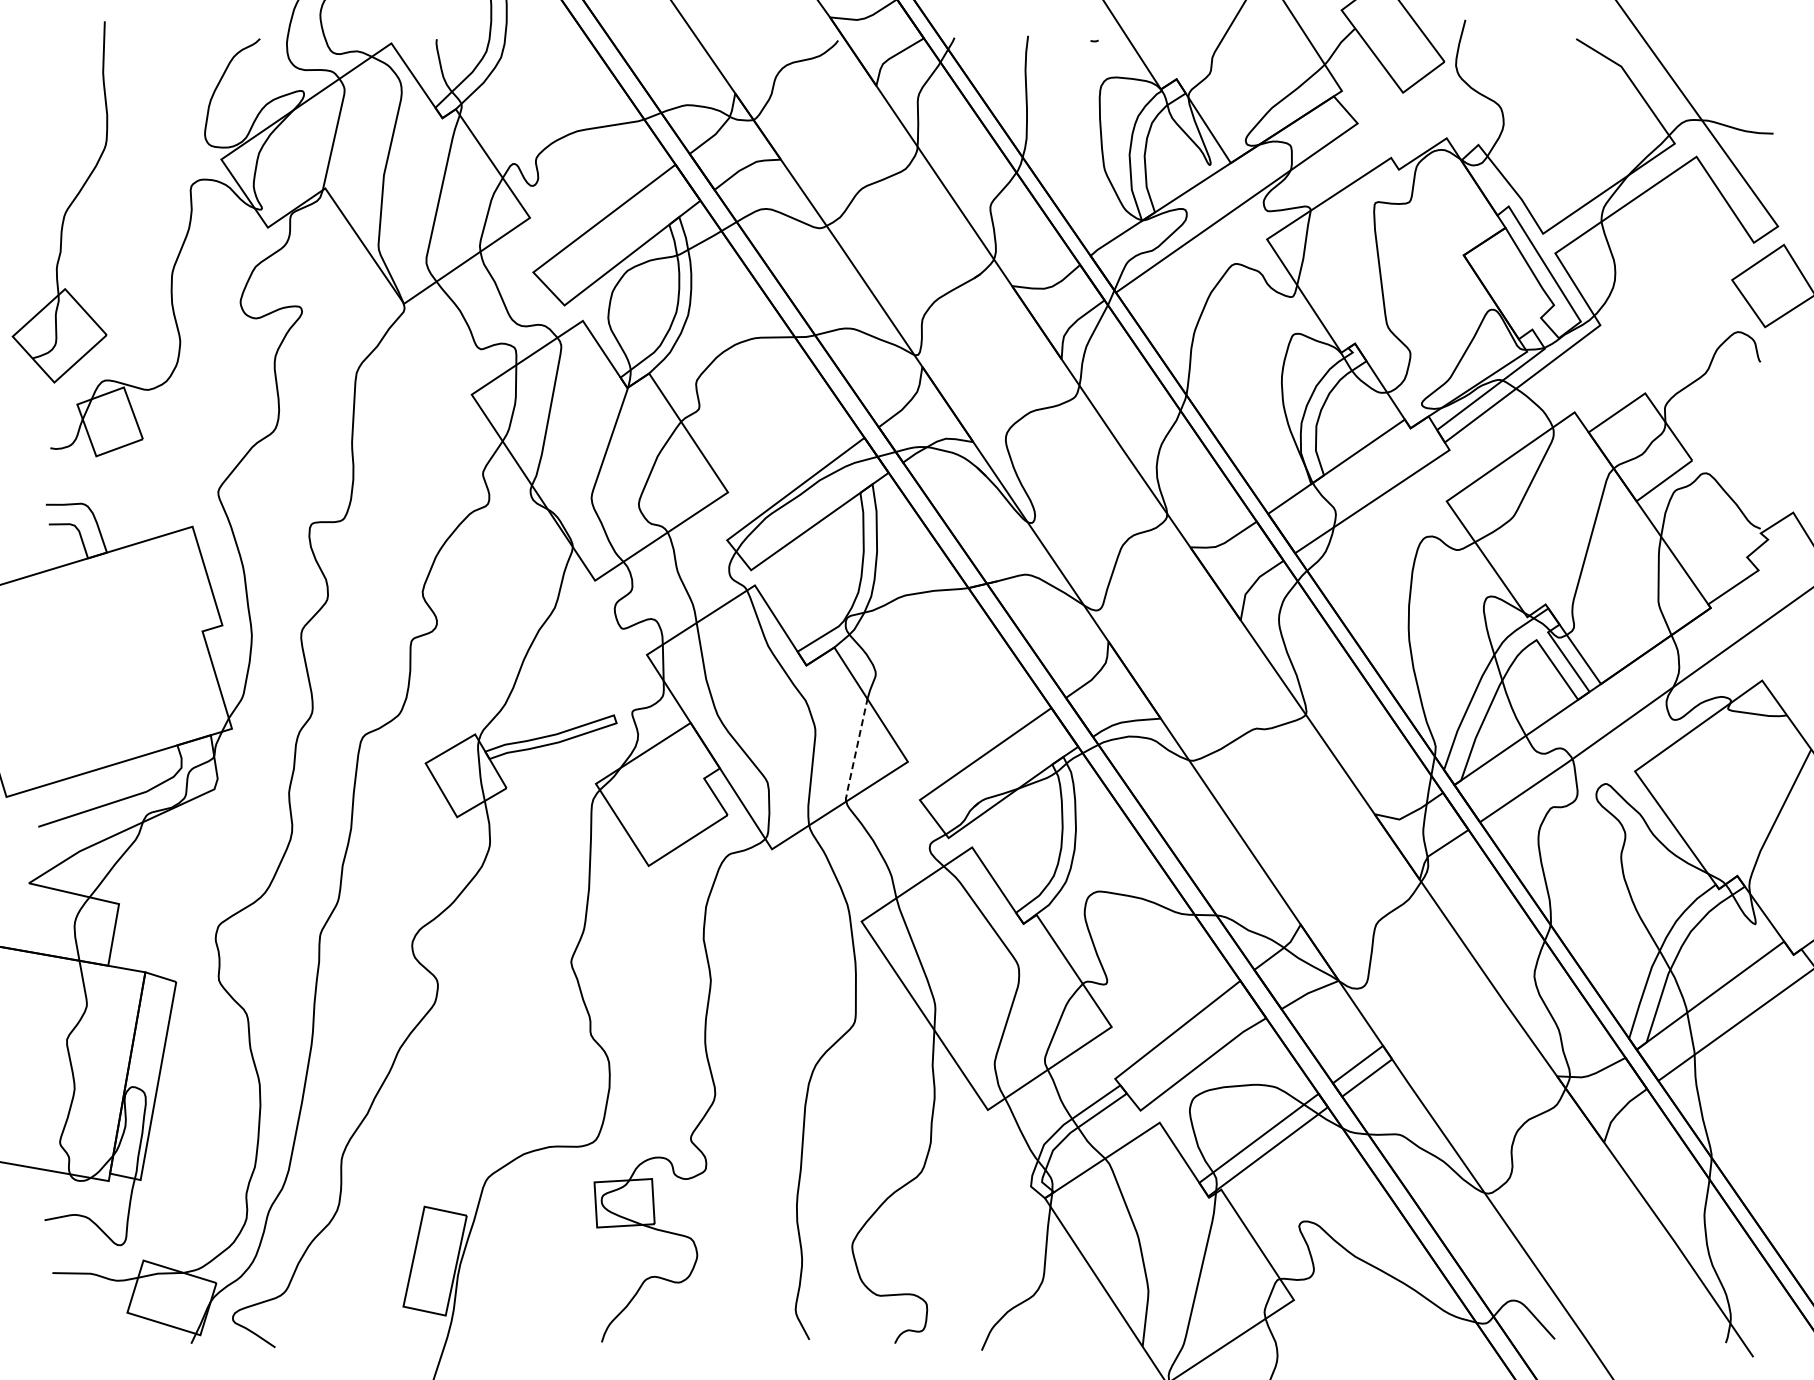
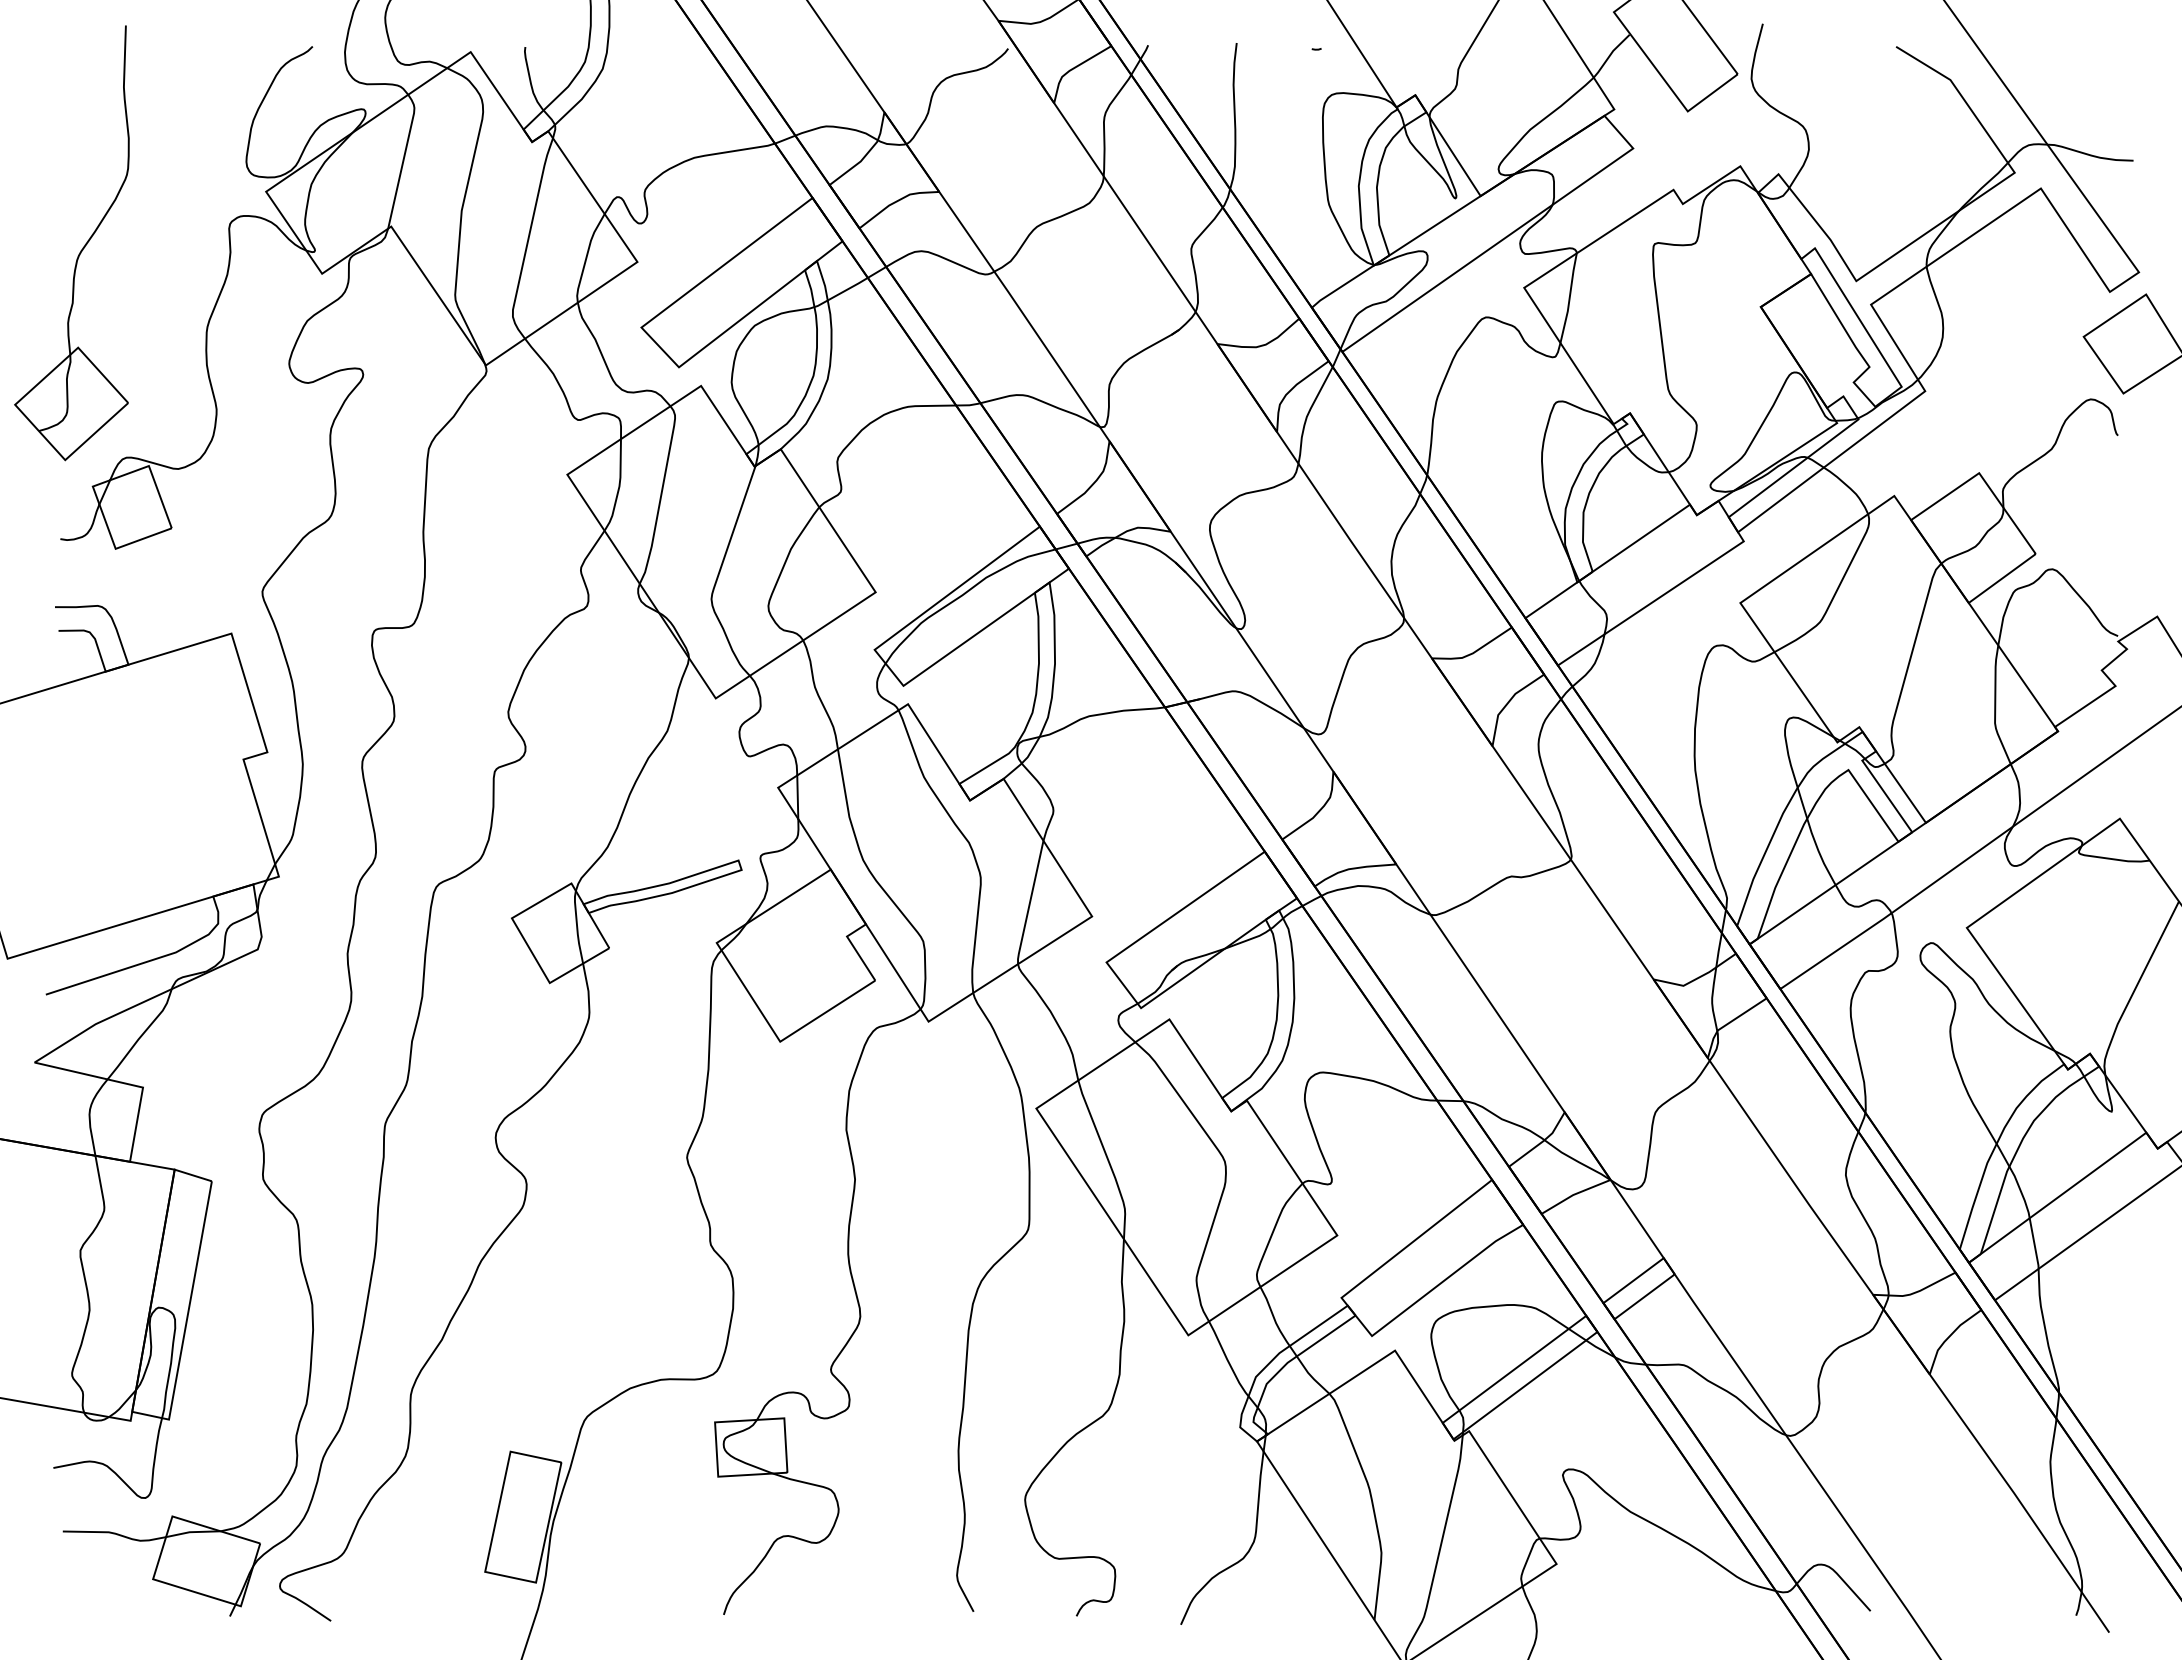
line: (856, 751) -> (1030, 903), dashed -> solid

